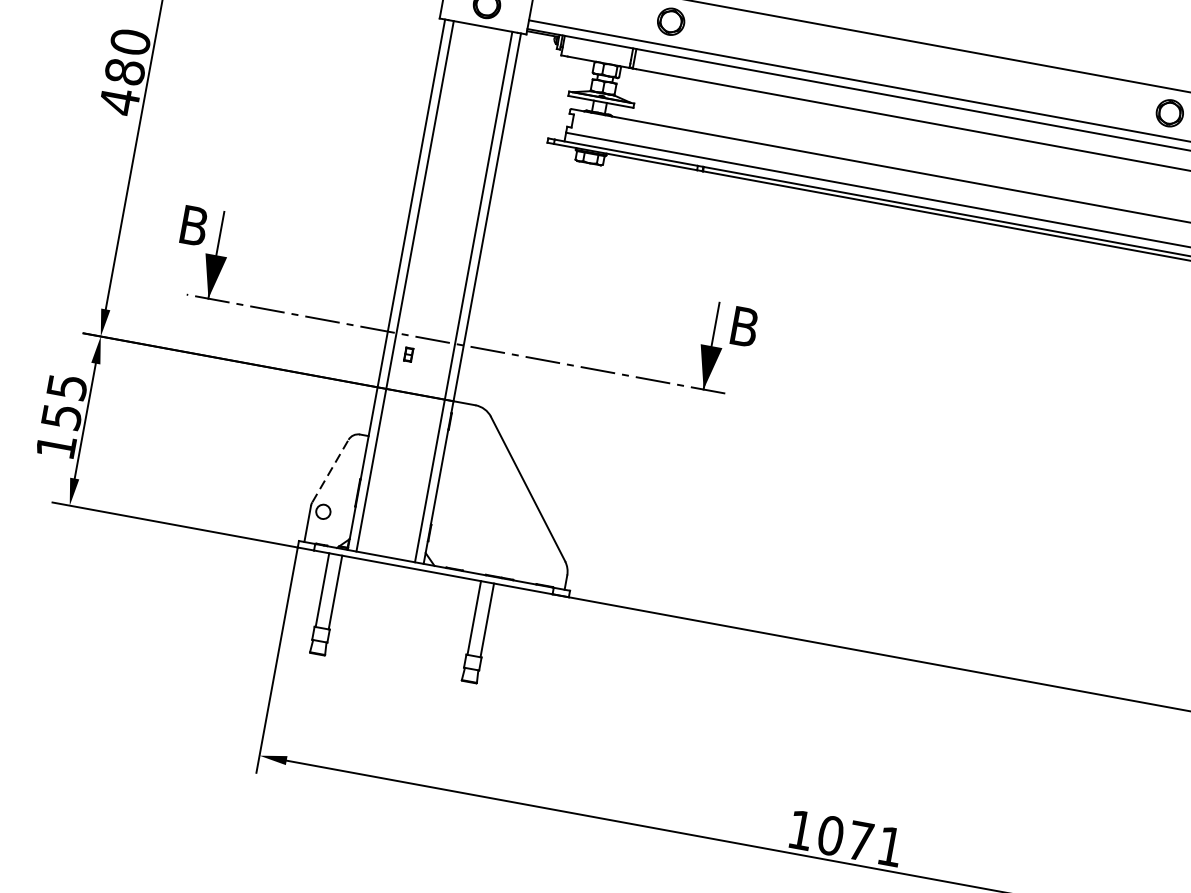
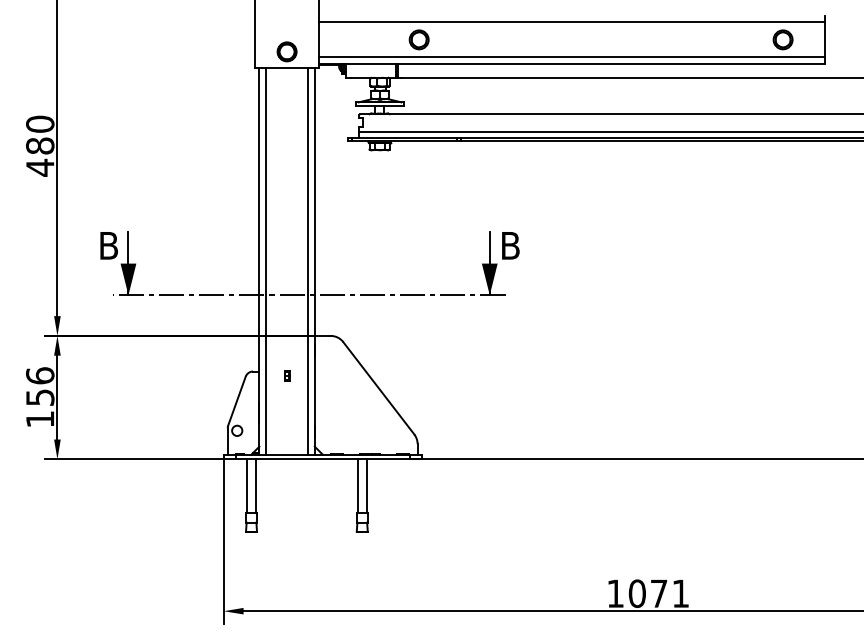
part: (409, 354) -> (287, 375), moved
text: (67, 386) -> (40, 375), 155 -> 156
line: (329, 471) -> (236, 401), dashed -> solid

